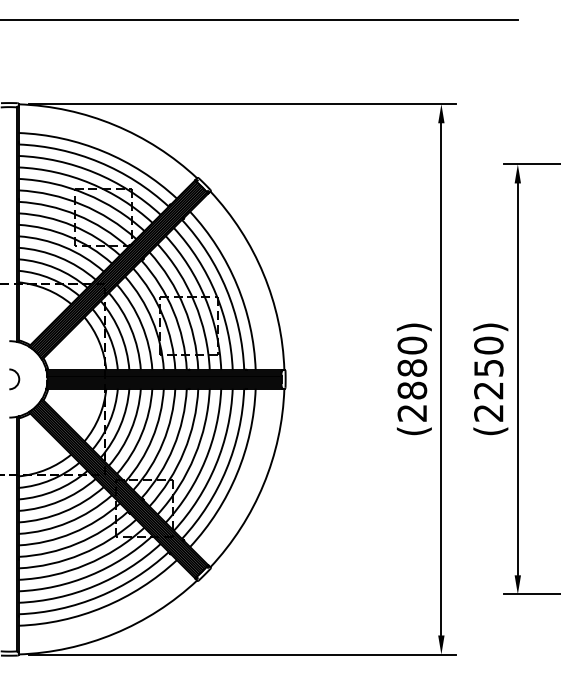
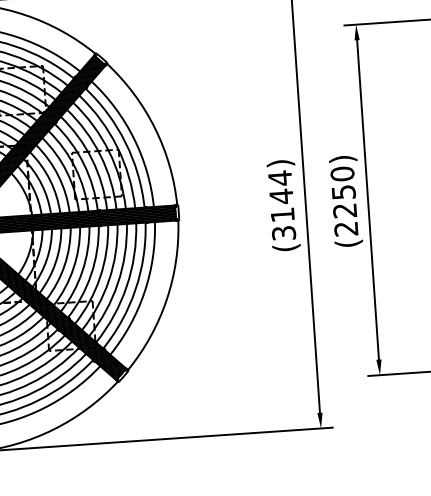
text: (412, 378) -> (282, 205), (2880) -> (3144)

